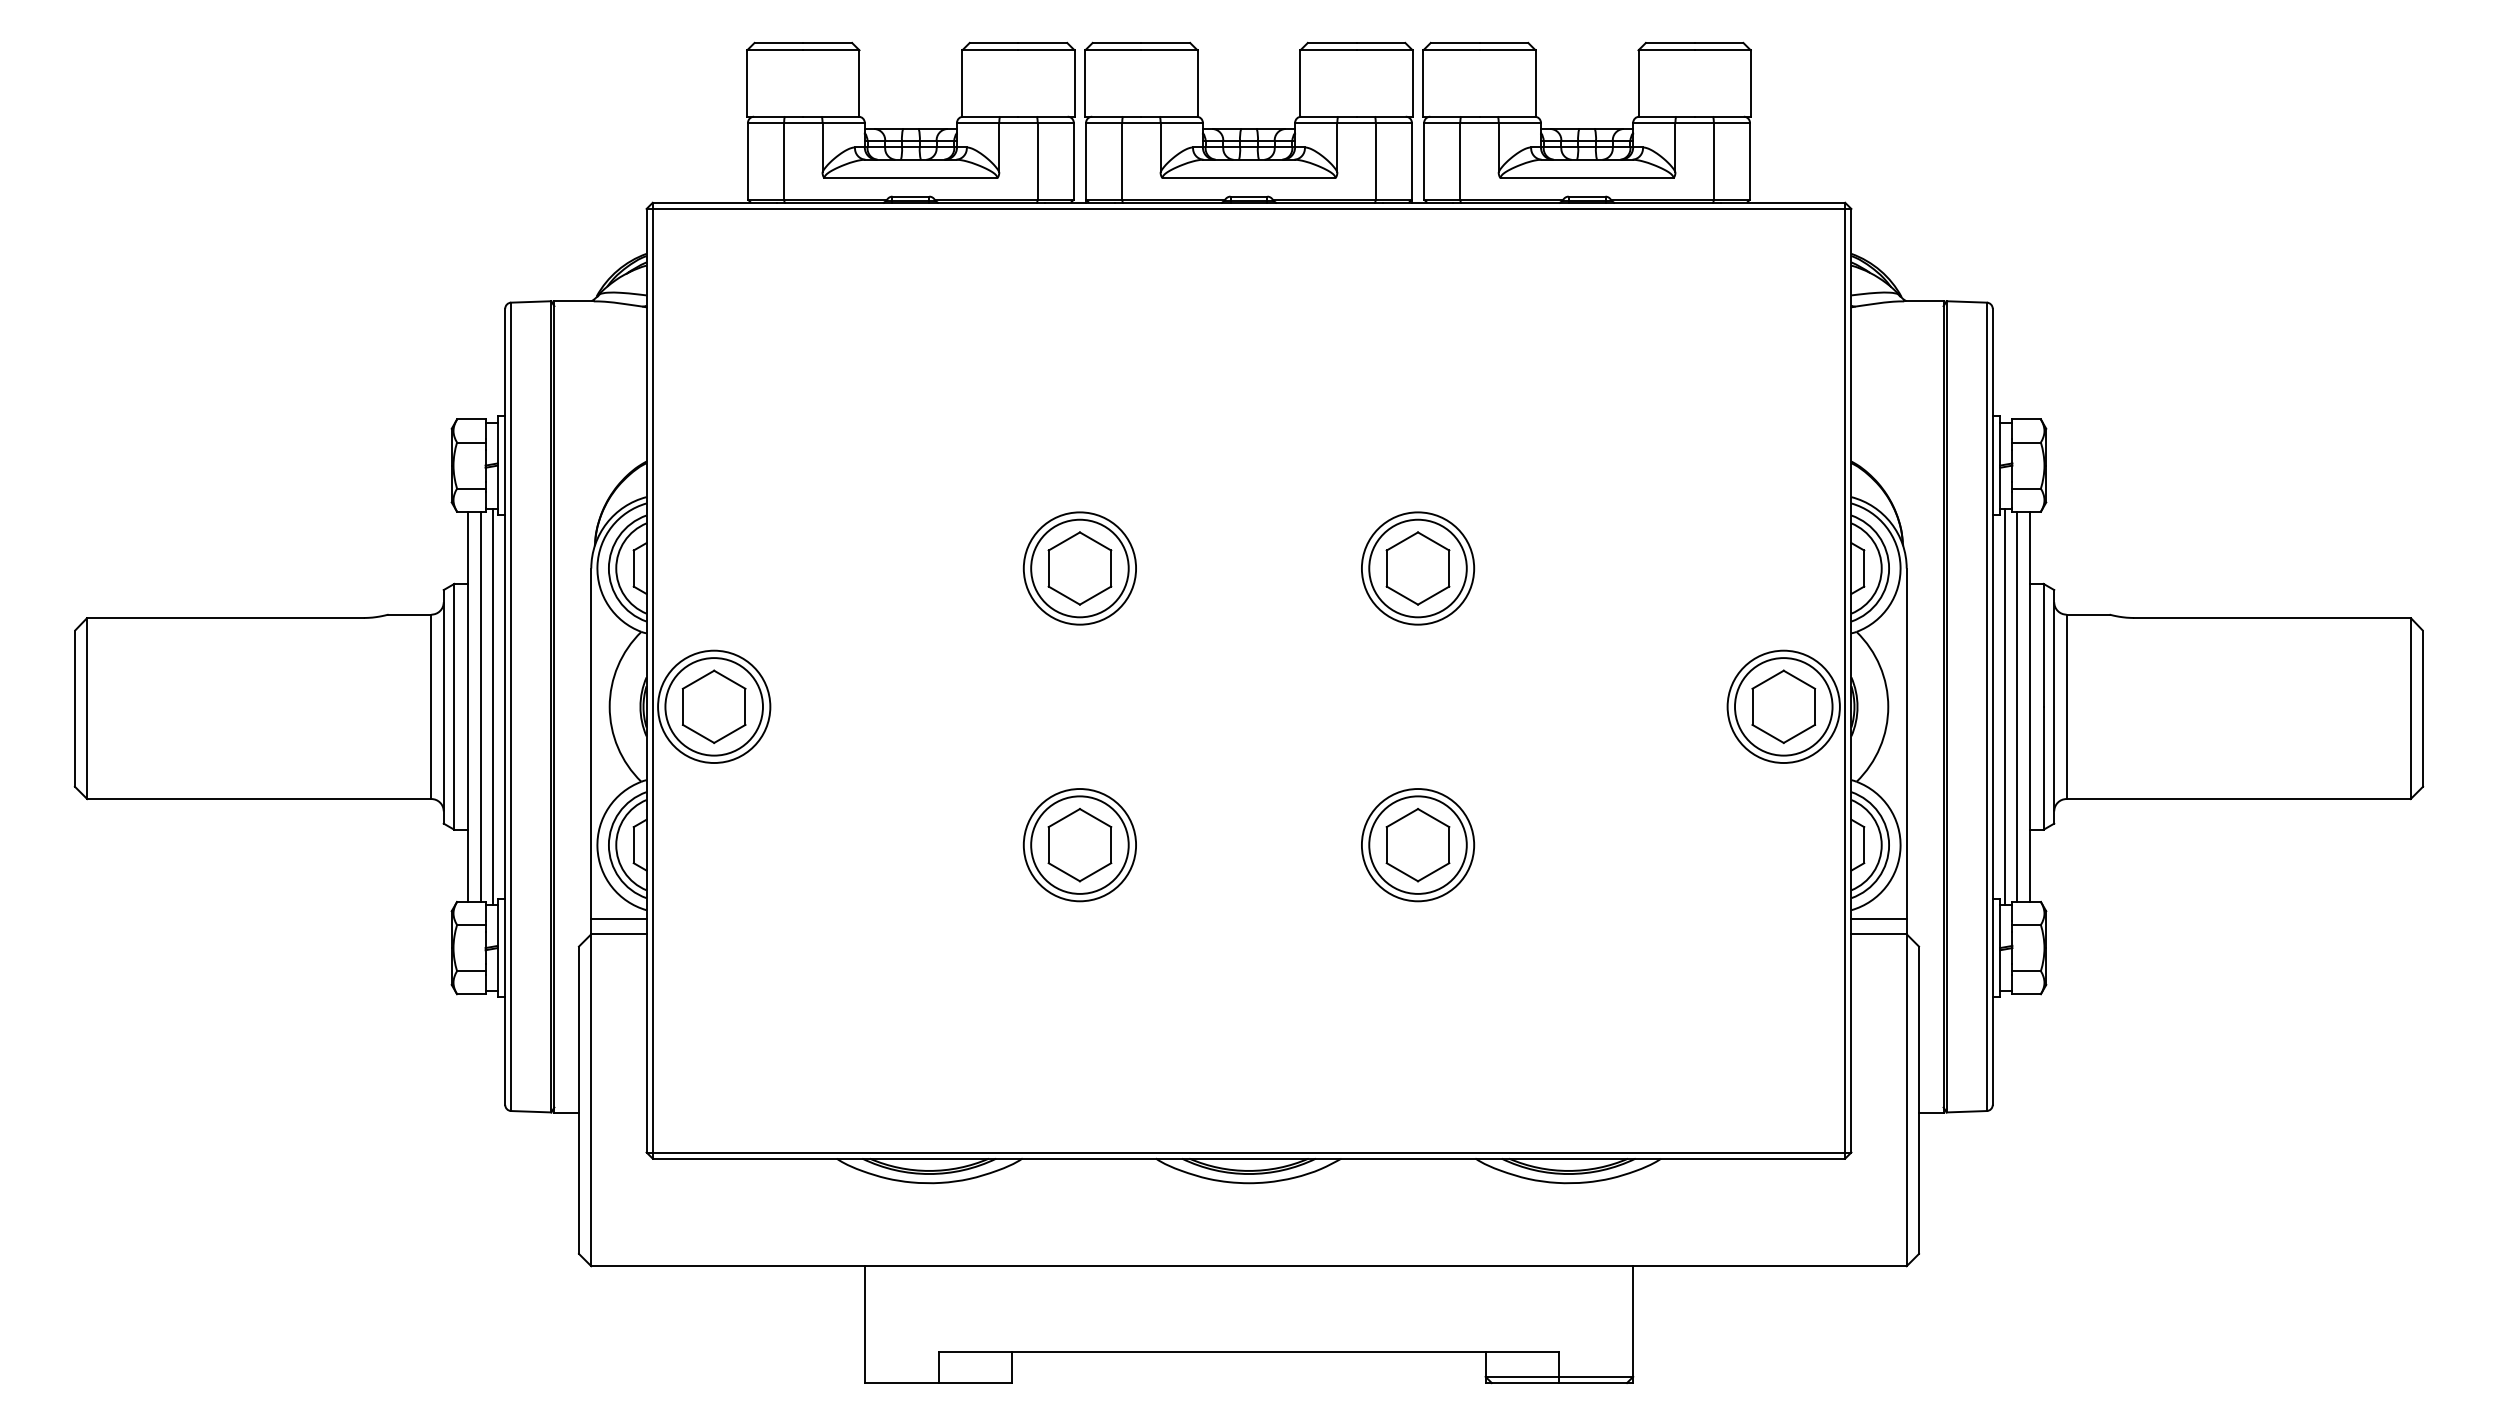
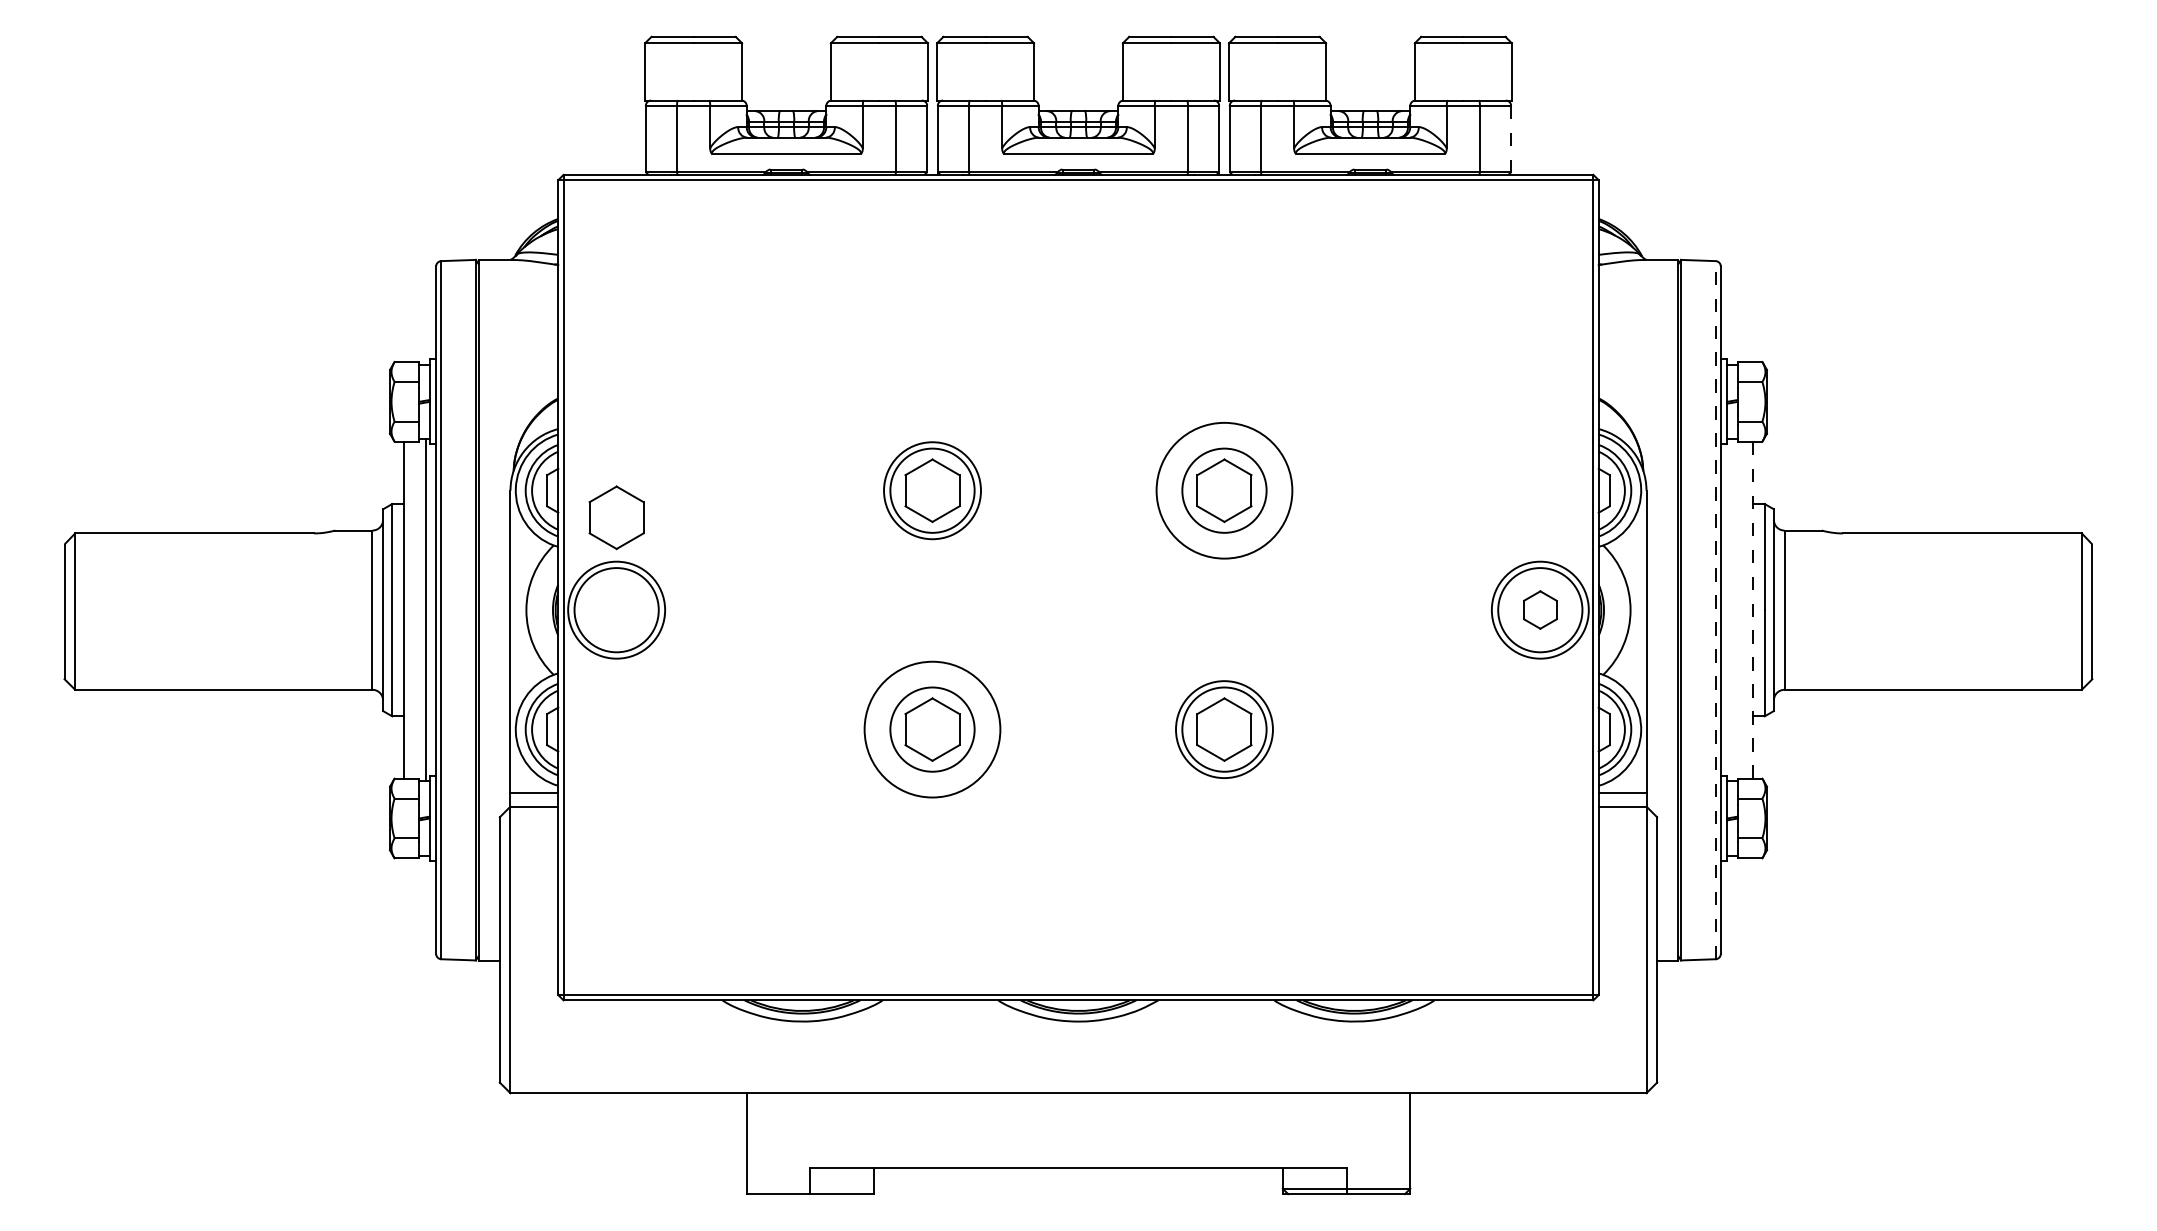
line: (1749, 161) -> (1510, 139), solid -> dashed
circle: (1417, 568) -> (1224, 490), size x1.4
line: (480, 706) -> (414, 609), removed
part: (713, 706) -> (616, 517), moved
part: (1783, 706) -> (1540, 609), size x0.6
line: (1986, 706) -> (1715, 609), solid -> dashed
line: (2005, 706) -> (1731, 609), removed
line: (2017, 706) -> (1742, 609), removed
line: (2029, 707) -> (1752, 610), solid -> dashed
circle: (1079, 845) -> (932, 729), size x1.4

